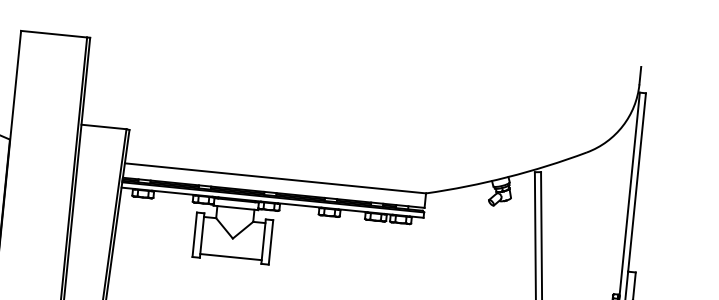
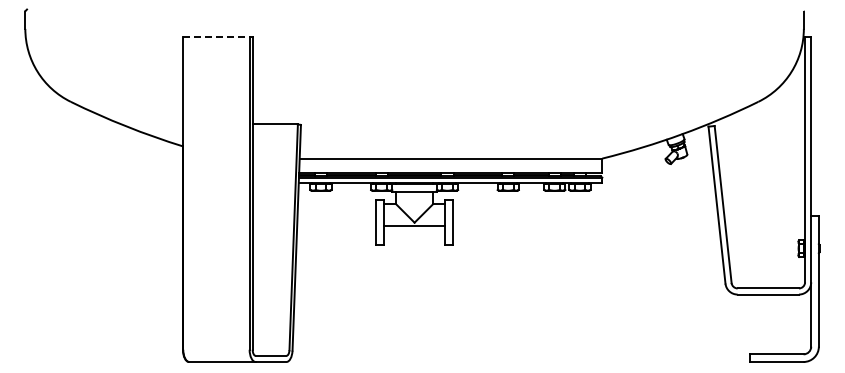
line: (54, 34) -> (216, 37), solid -> dashed
line: (230, 257) -> (414, 226), moved

